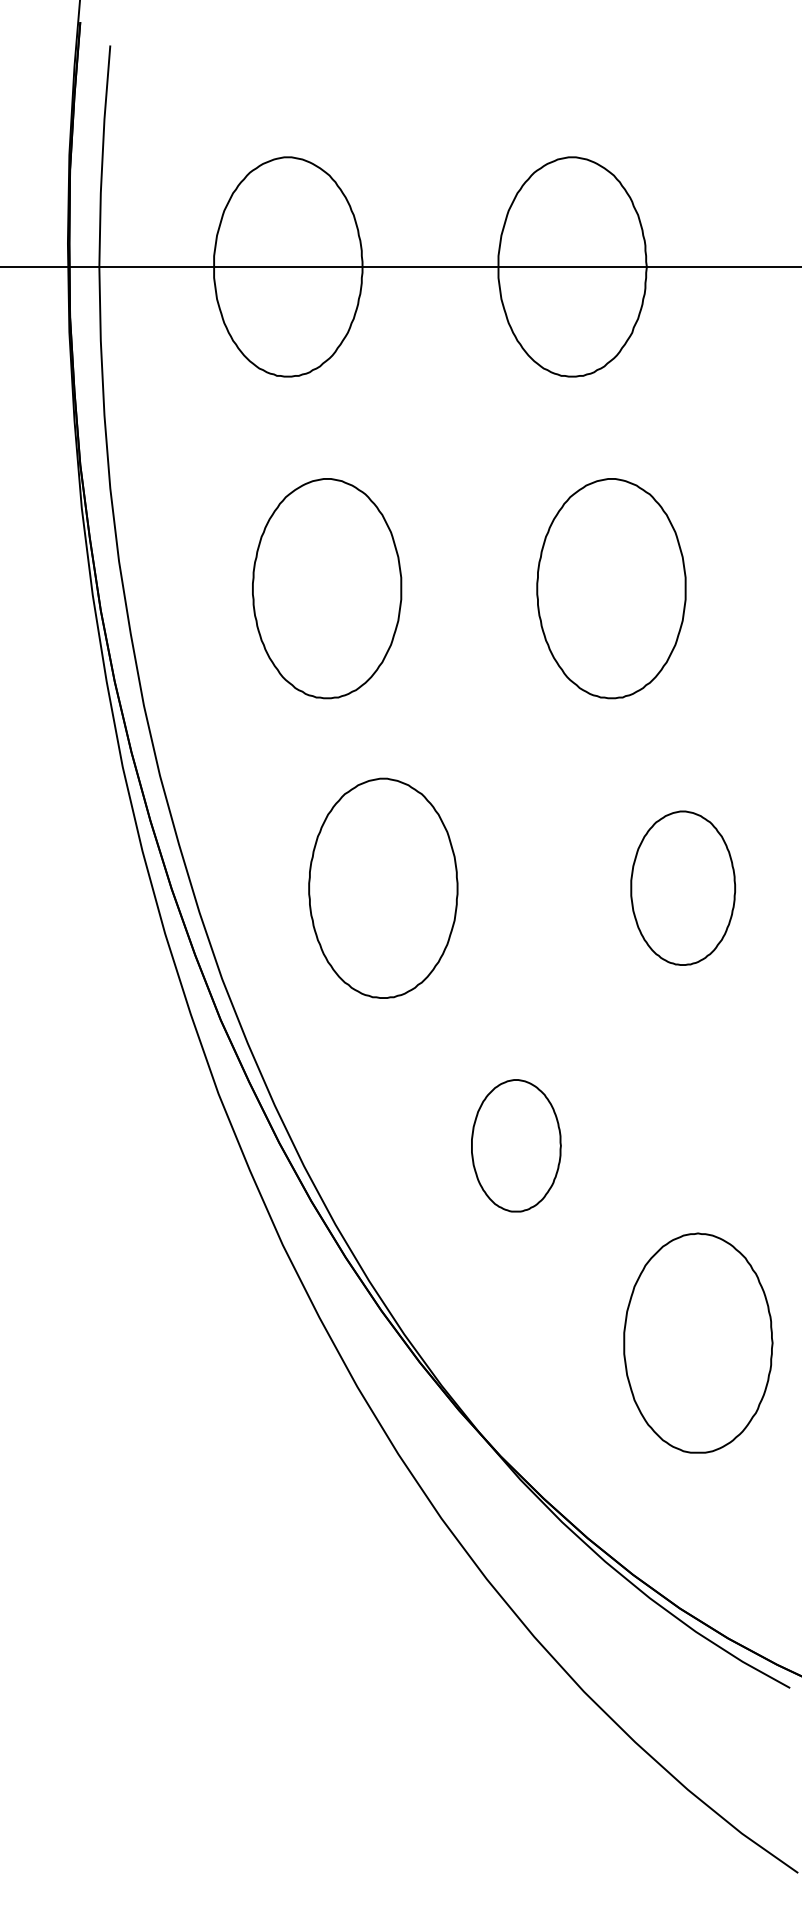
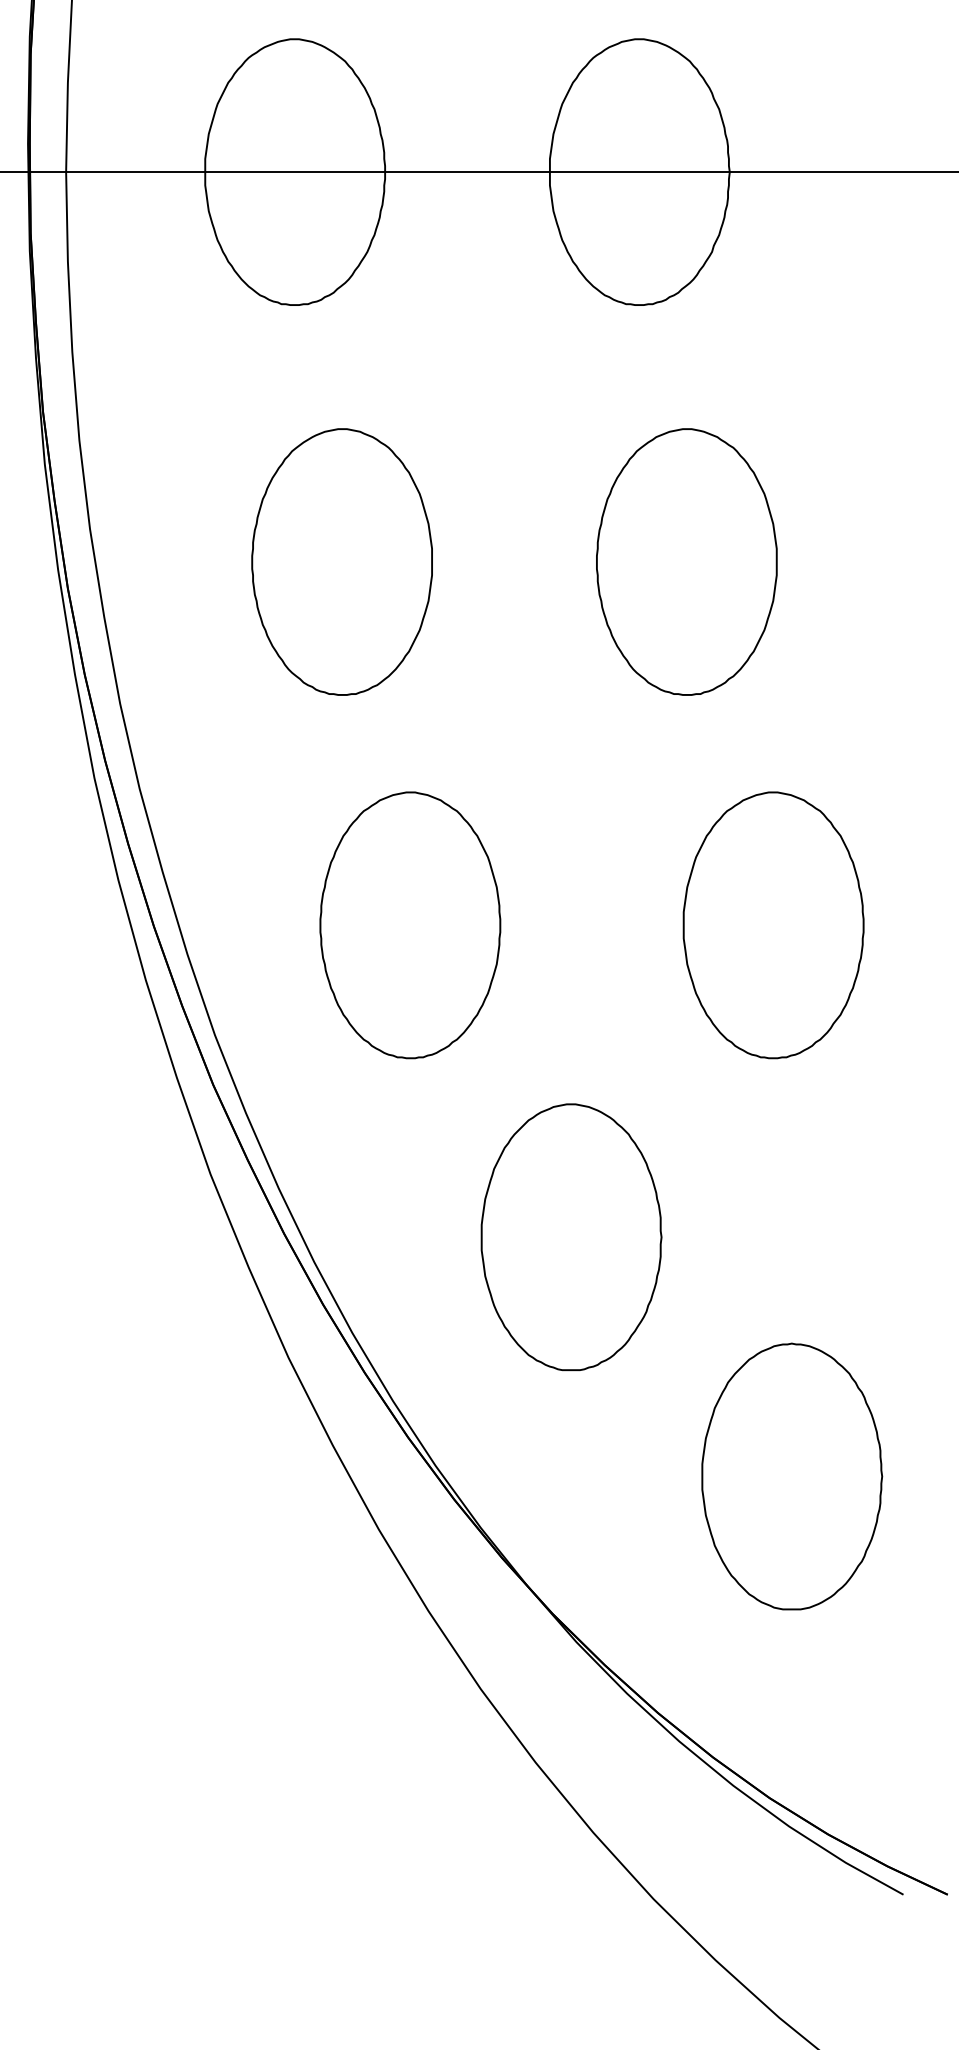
part: (683, 887) -> (774, 924), size x1.43
part: (516, 1145) -> (571, 1237), size x1.67

